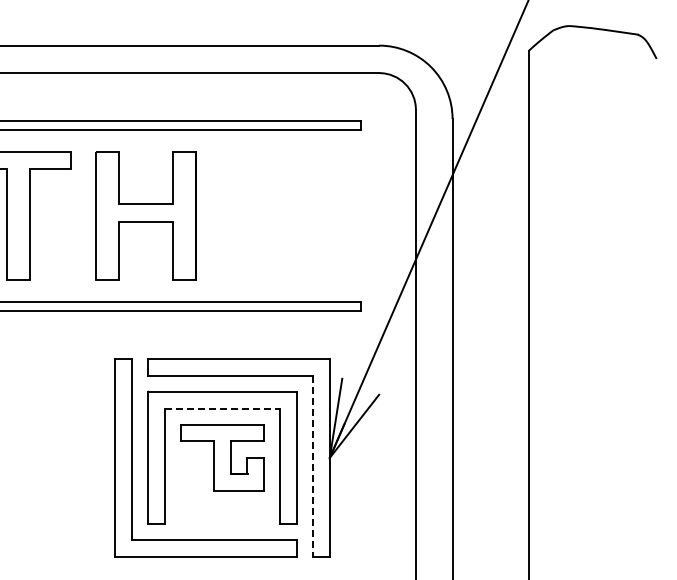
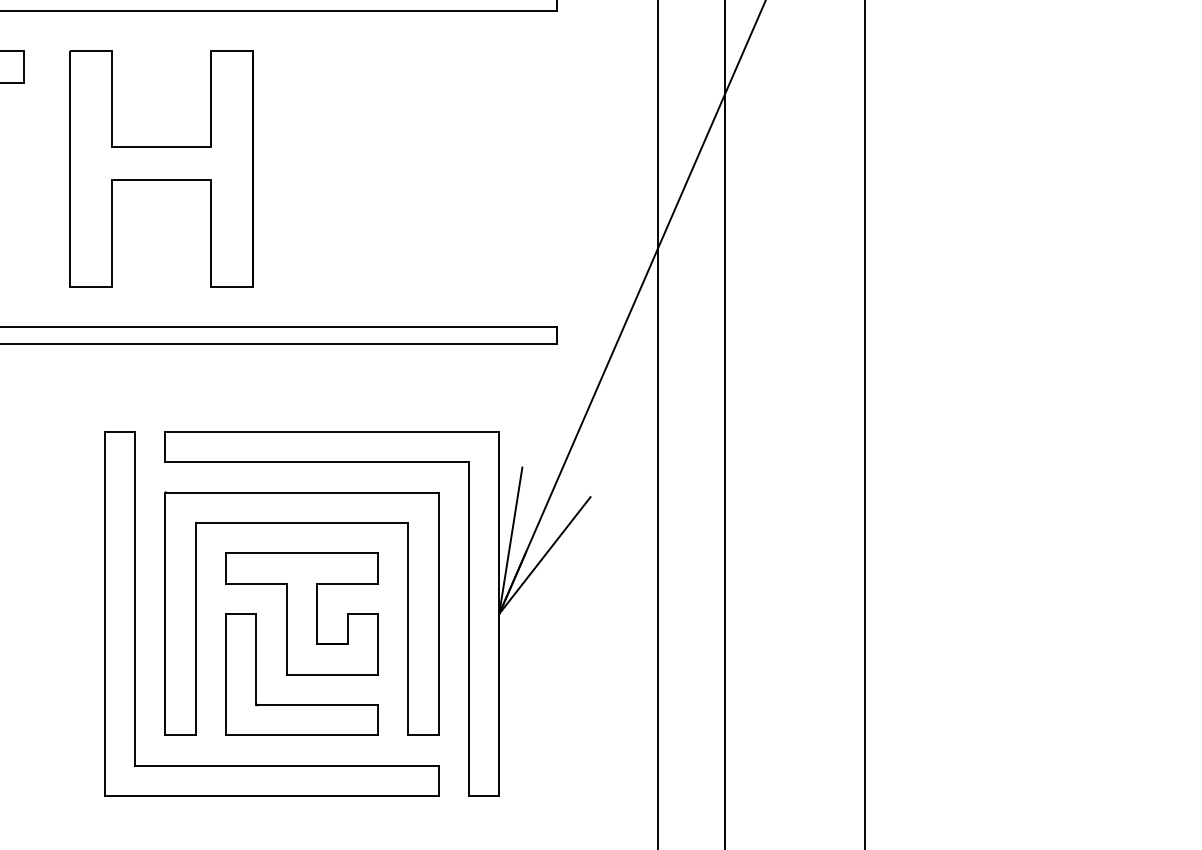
line: (222, 408) -> (301, 522), dashed -> solid
line: (313, 466) -> (469, 629), dashed -> solid
part: (222, 506) -> (301, 703), added

